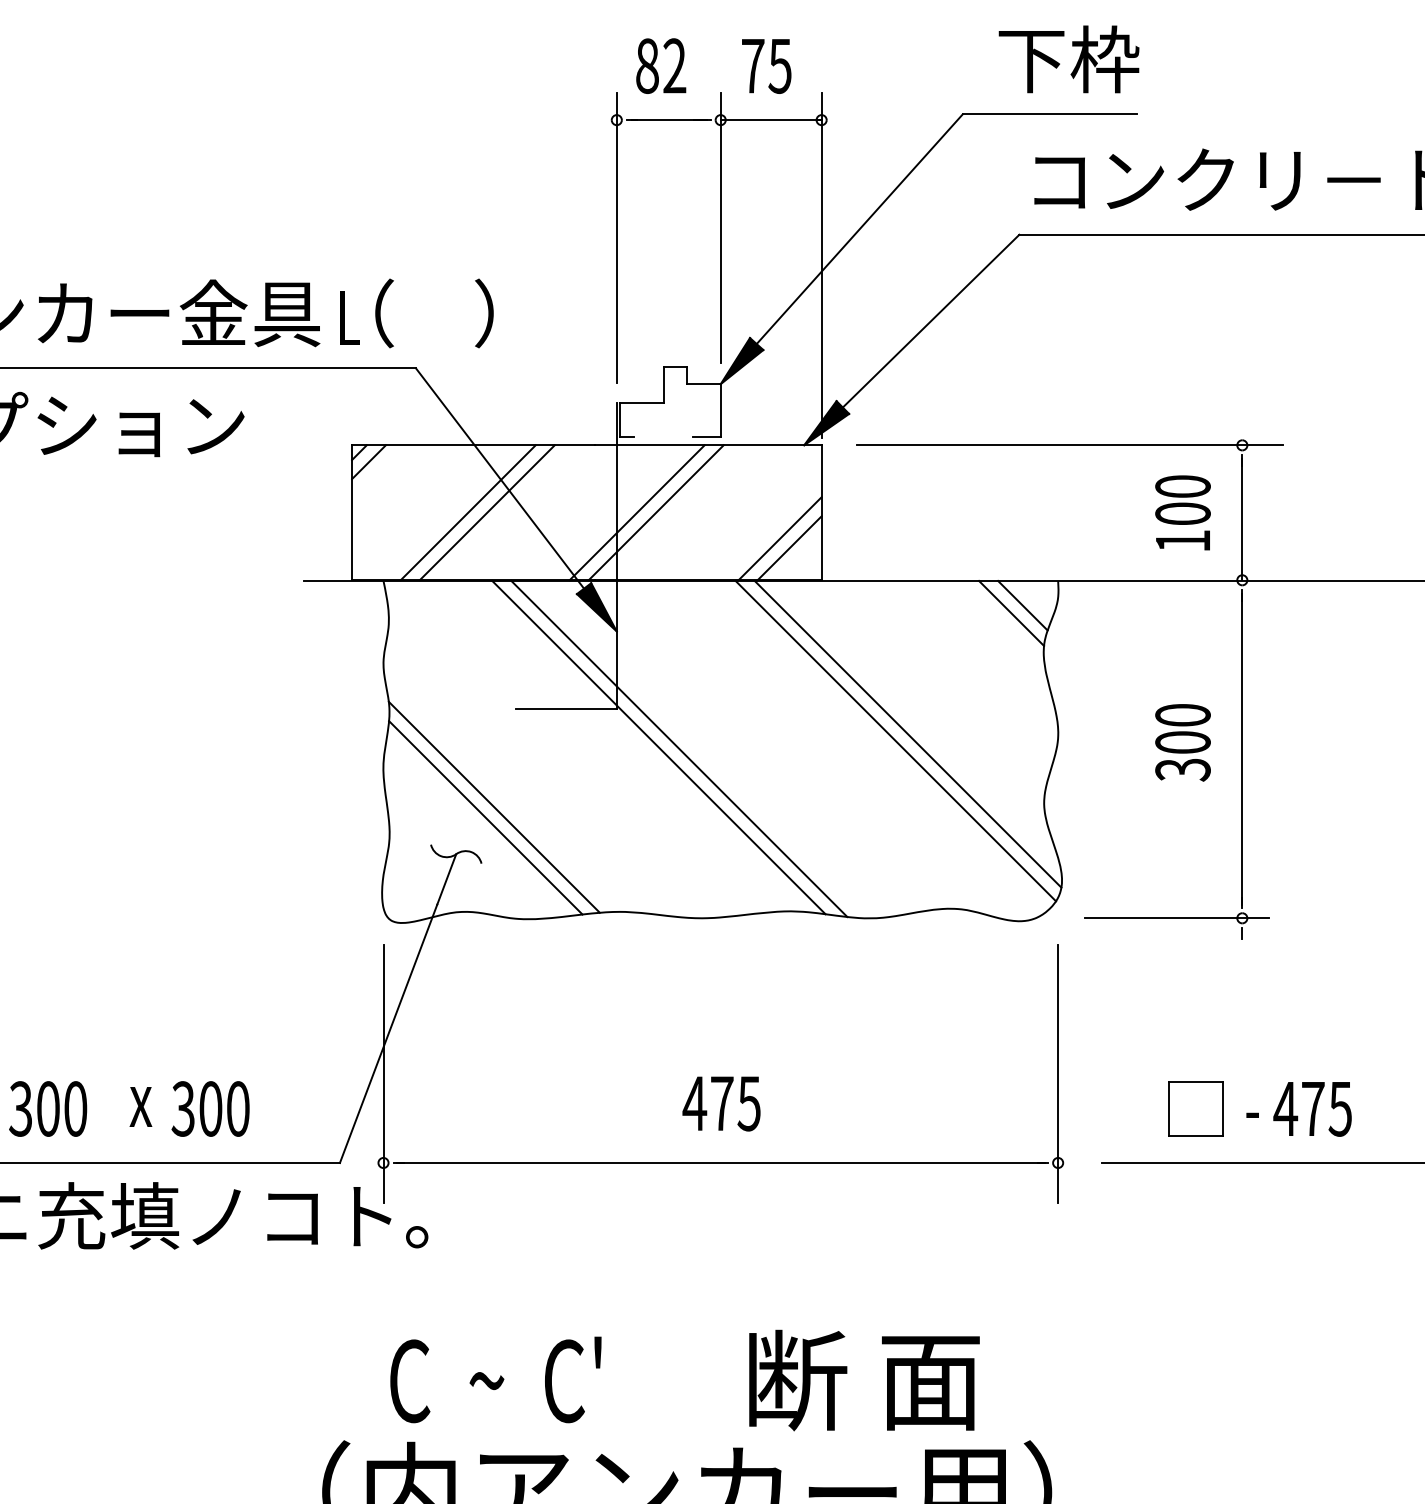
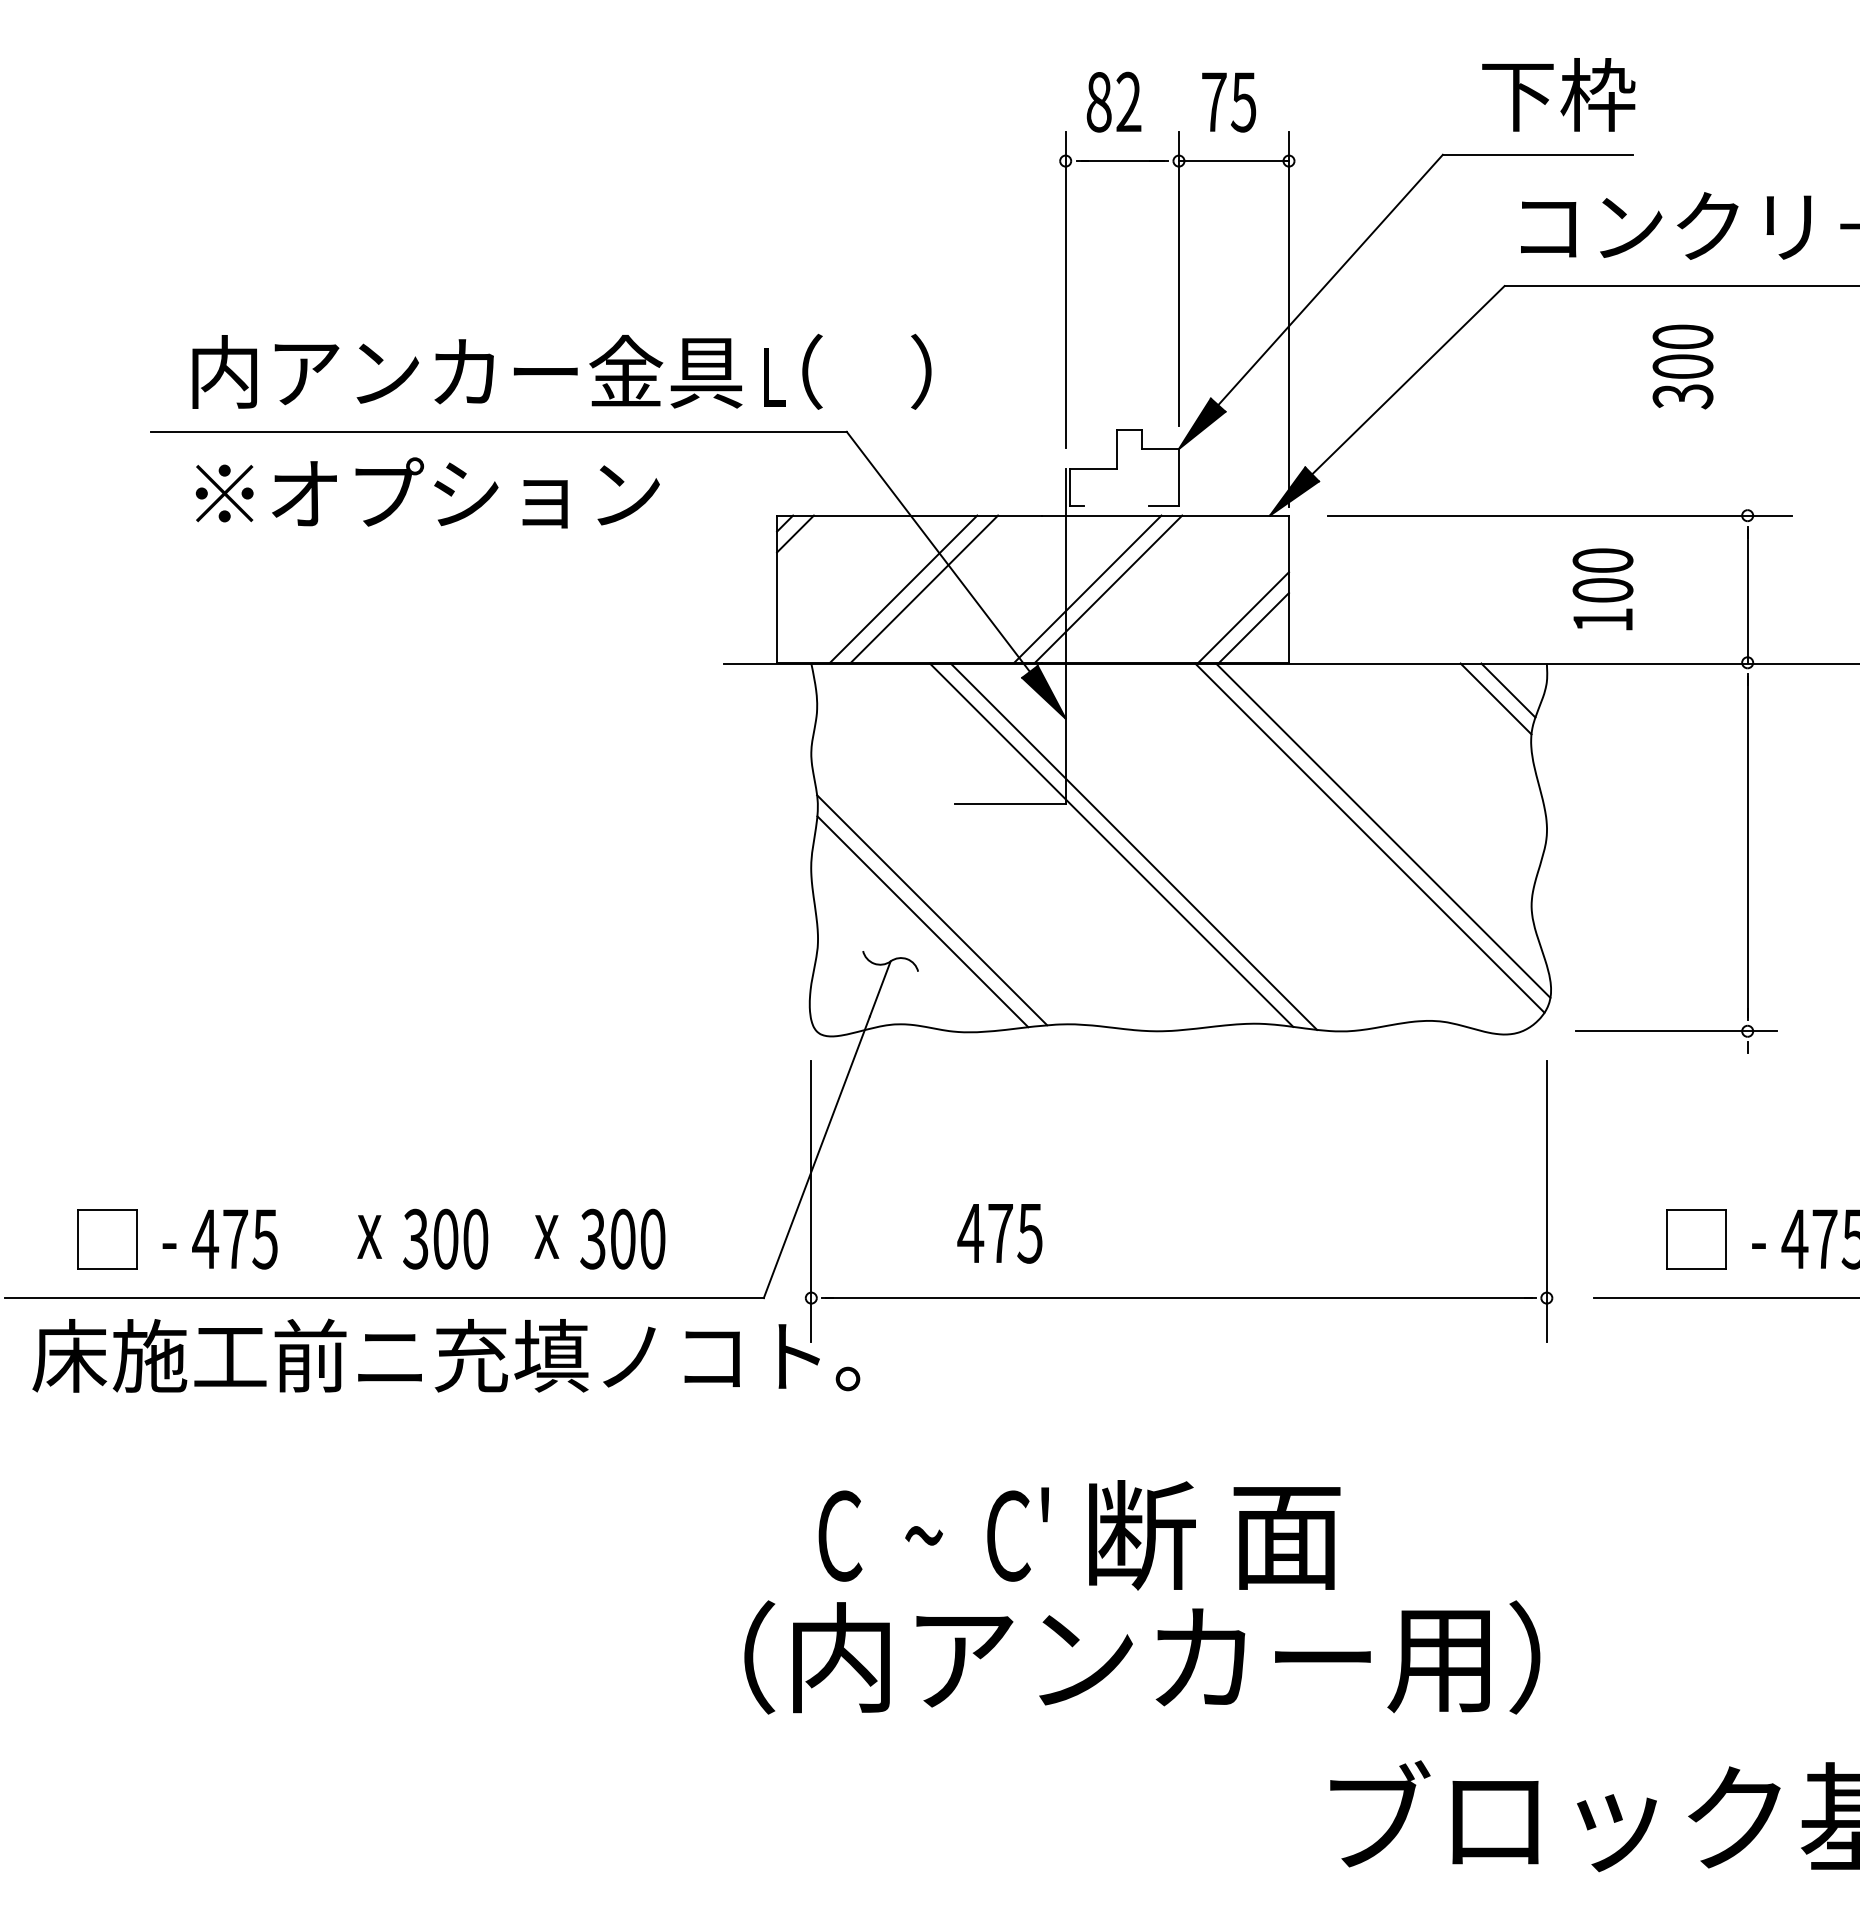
text: (1182, 513) -> (1602, 589), moved
text: (1182, 742) -> (1682, 366), moved
text: (721, 1103) -> (999, 1233), moved
text: (864, 1380) -> (1214, 1535), moved

